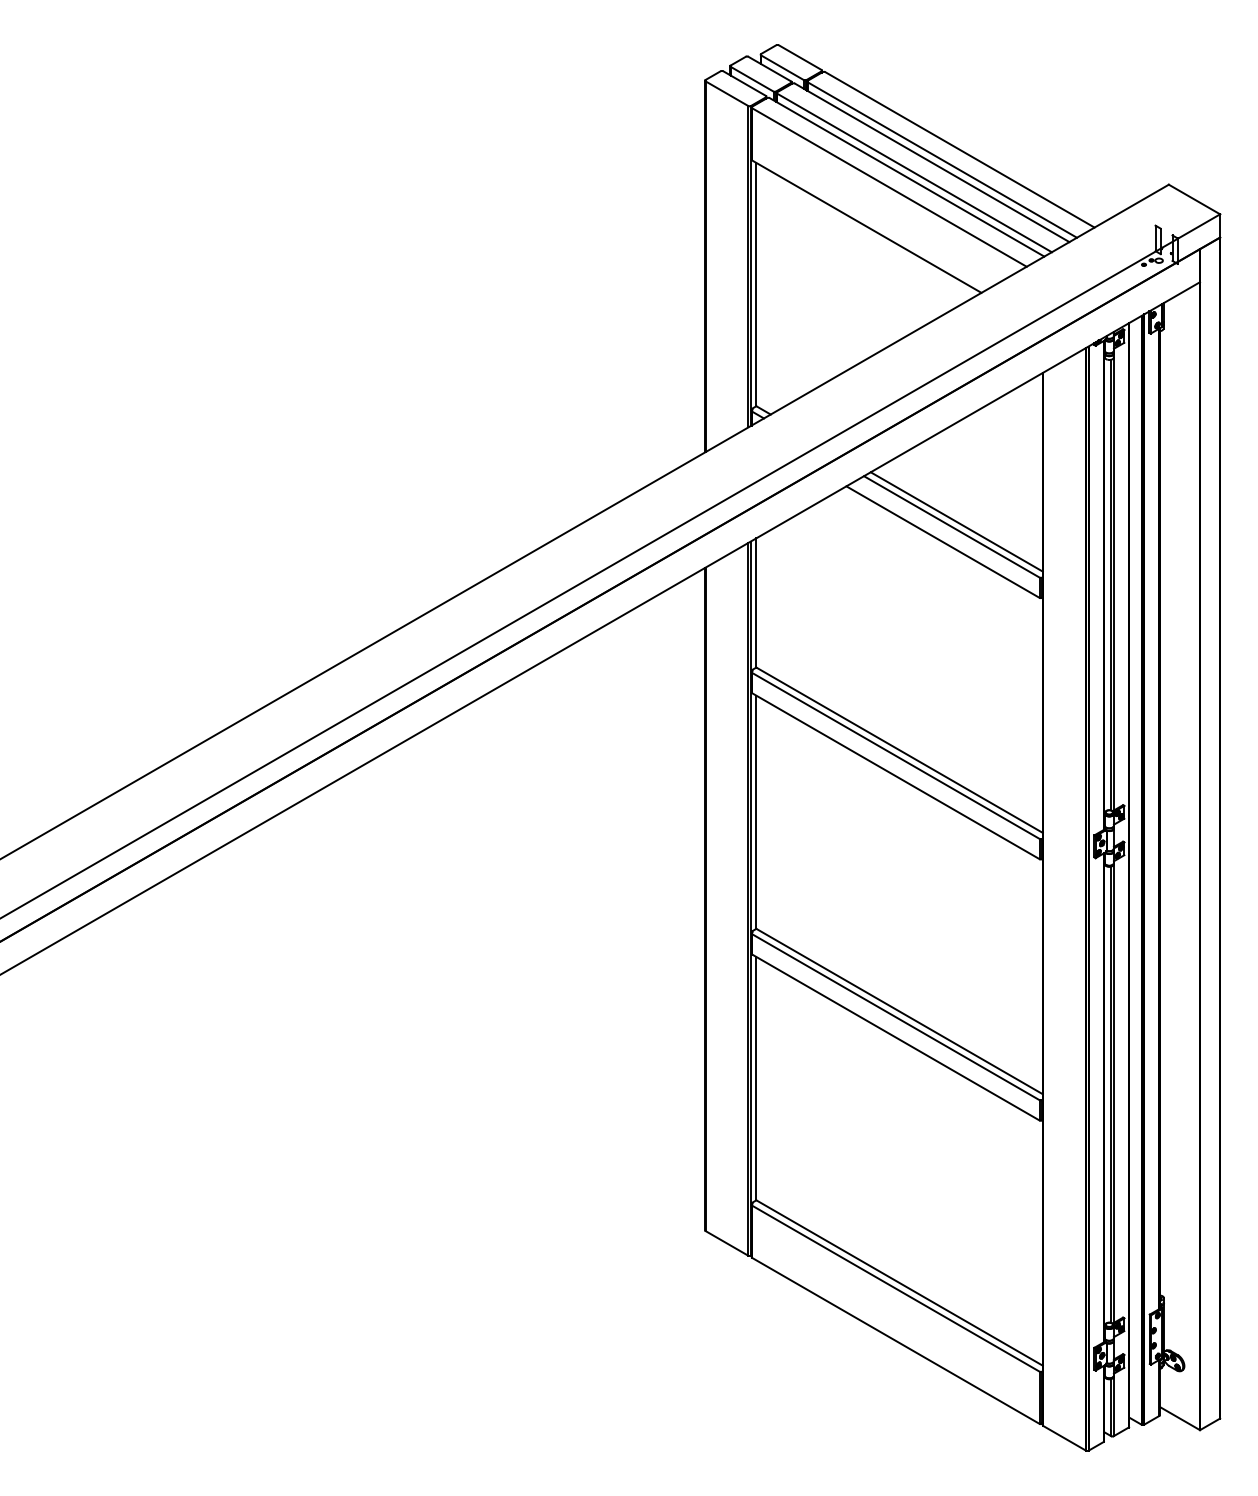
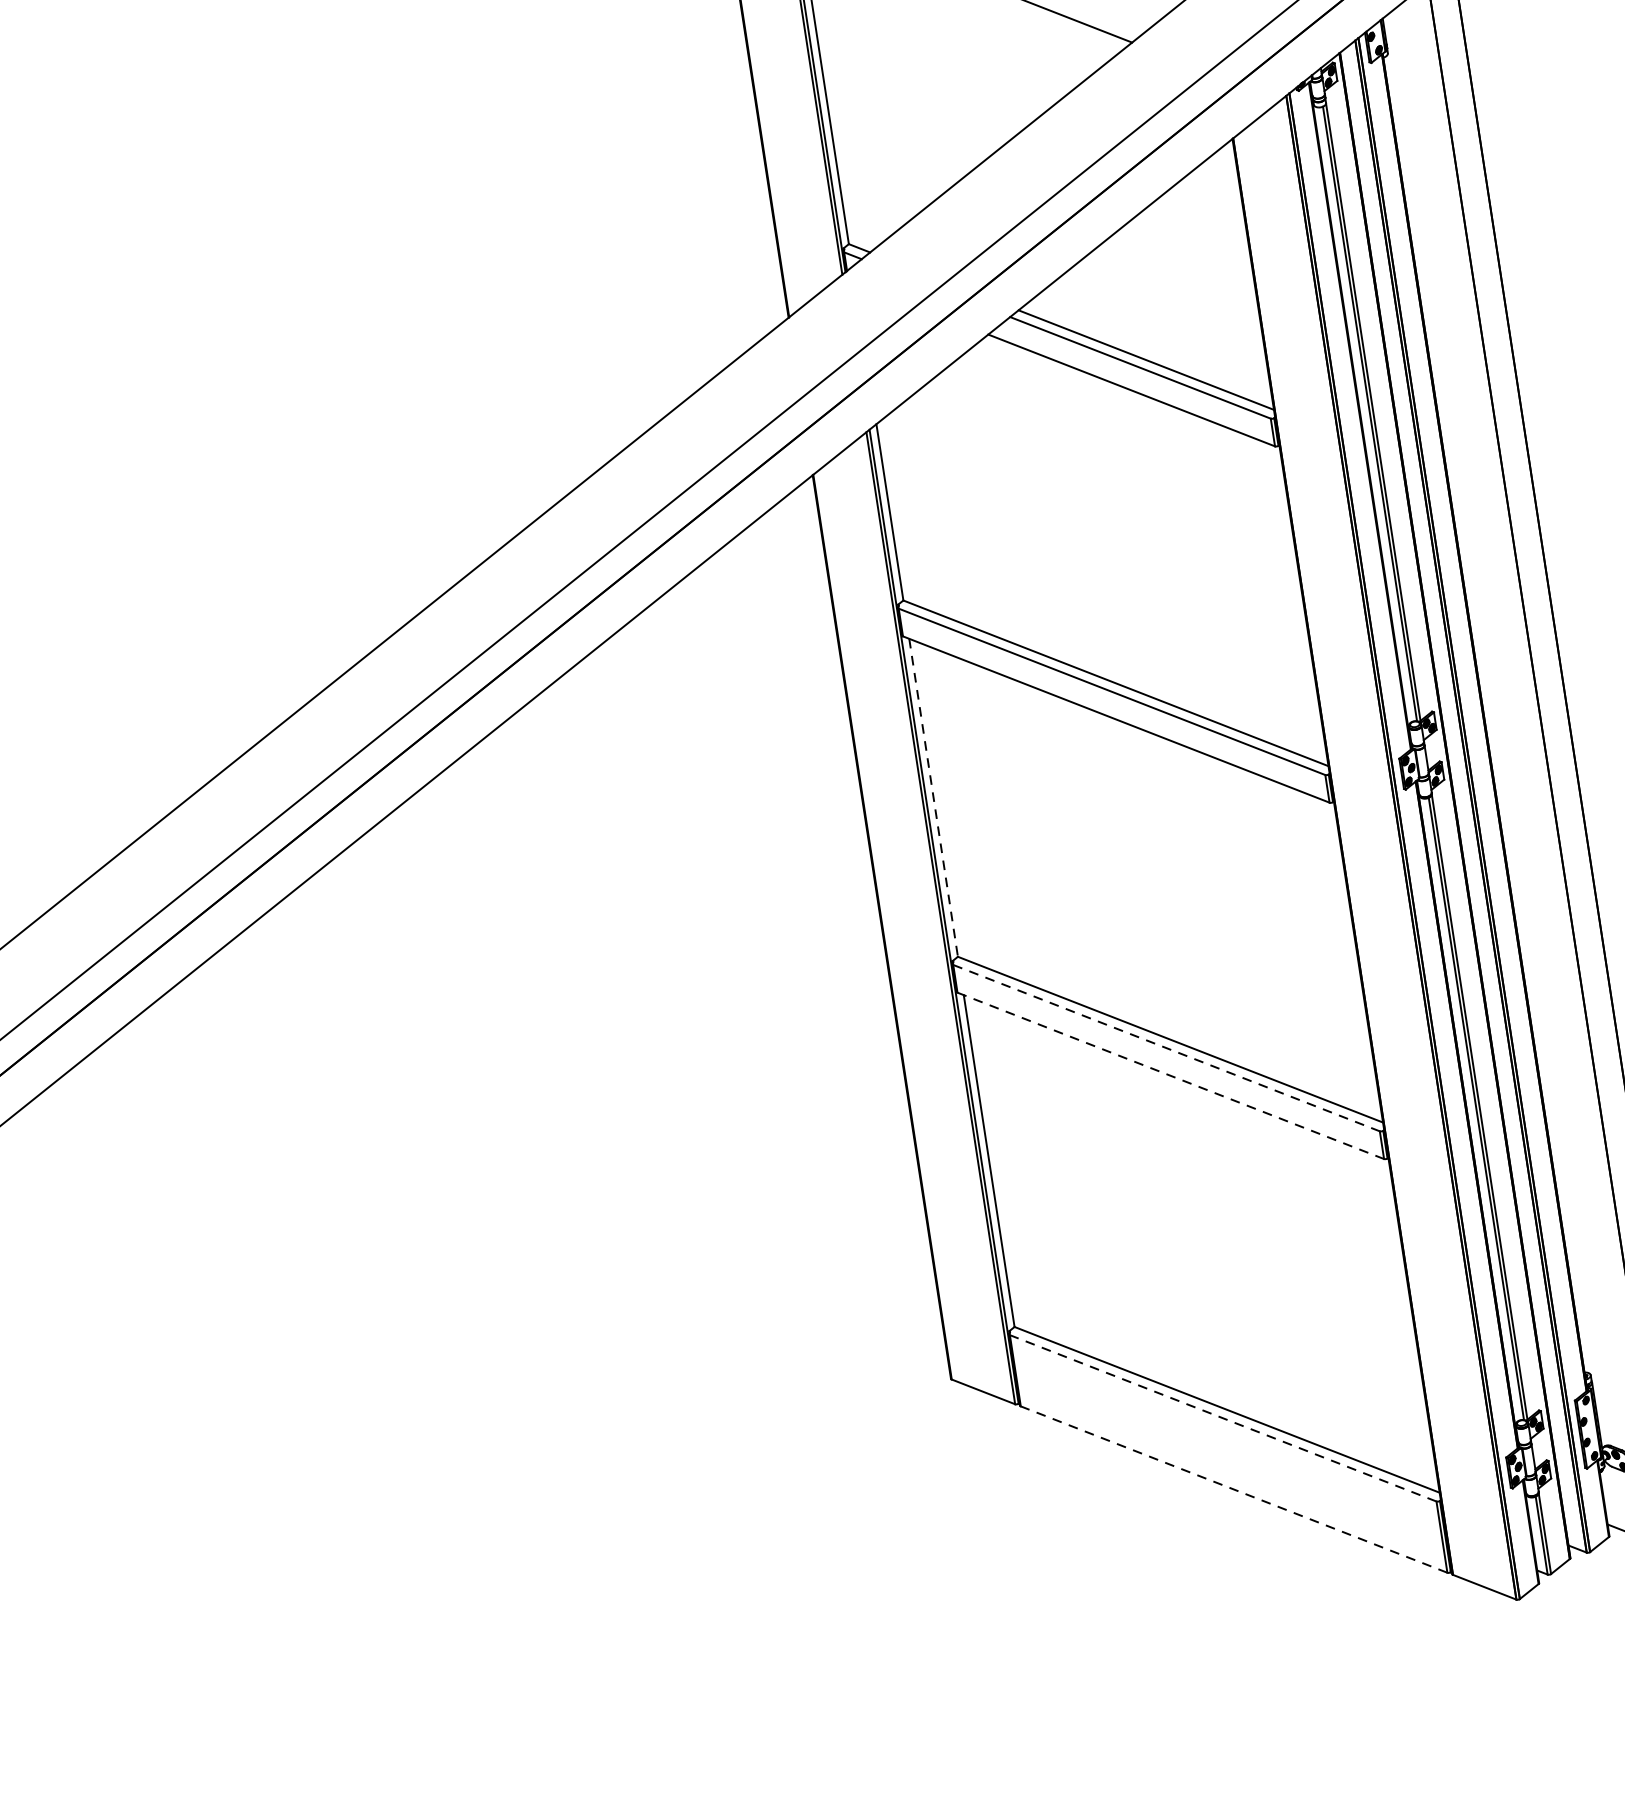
line: (756, 812) -> (933, 798), solid -> dashed
line: (895, 1017) -> (1166, 1048), solid -> dashed
line: (895, 1037) -> (1170, 1075), solid -> dashed
line: (895, 1288) -> (1222, 1418), solid -> dashed
line: (895, 1340) -> (1233, 1489), solid -> dashed

